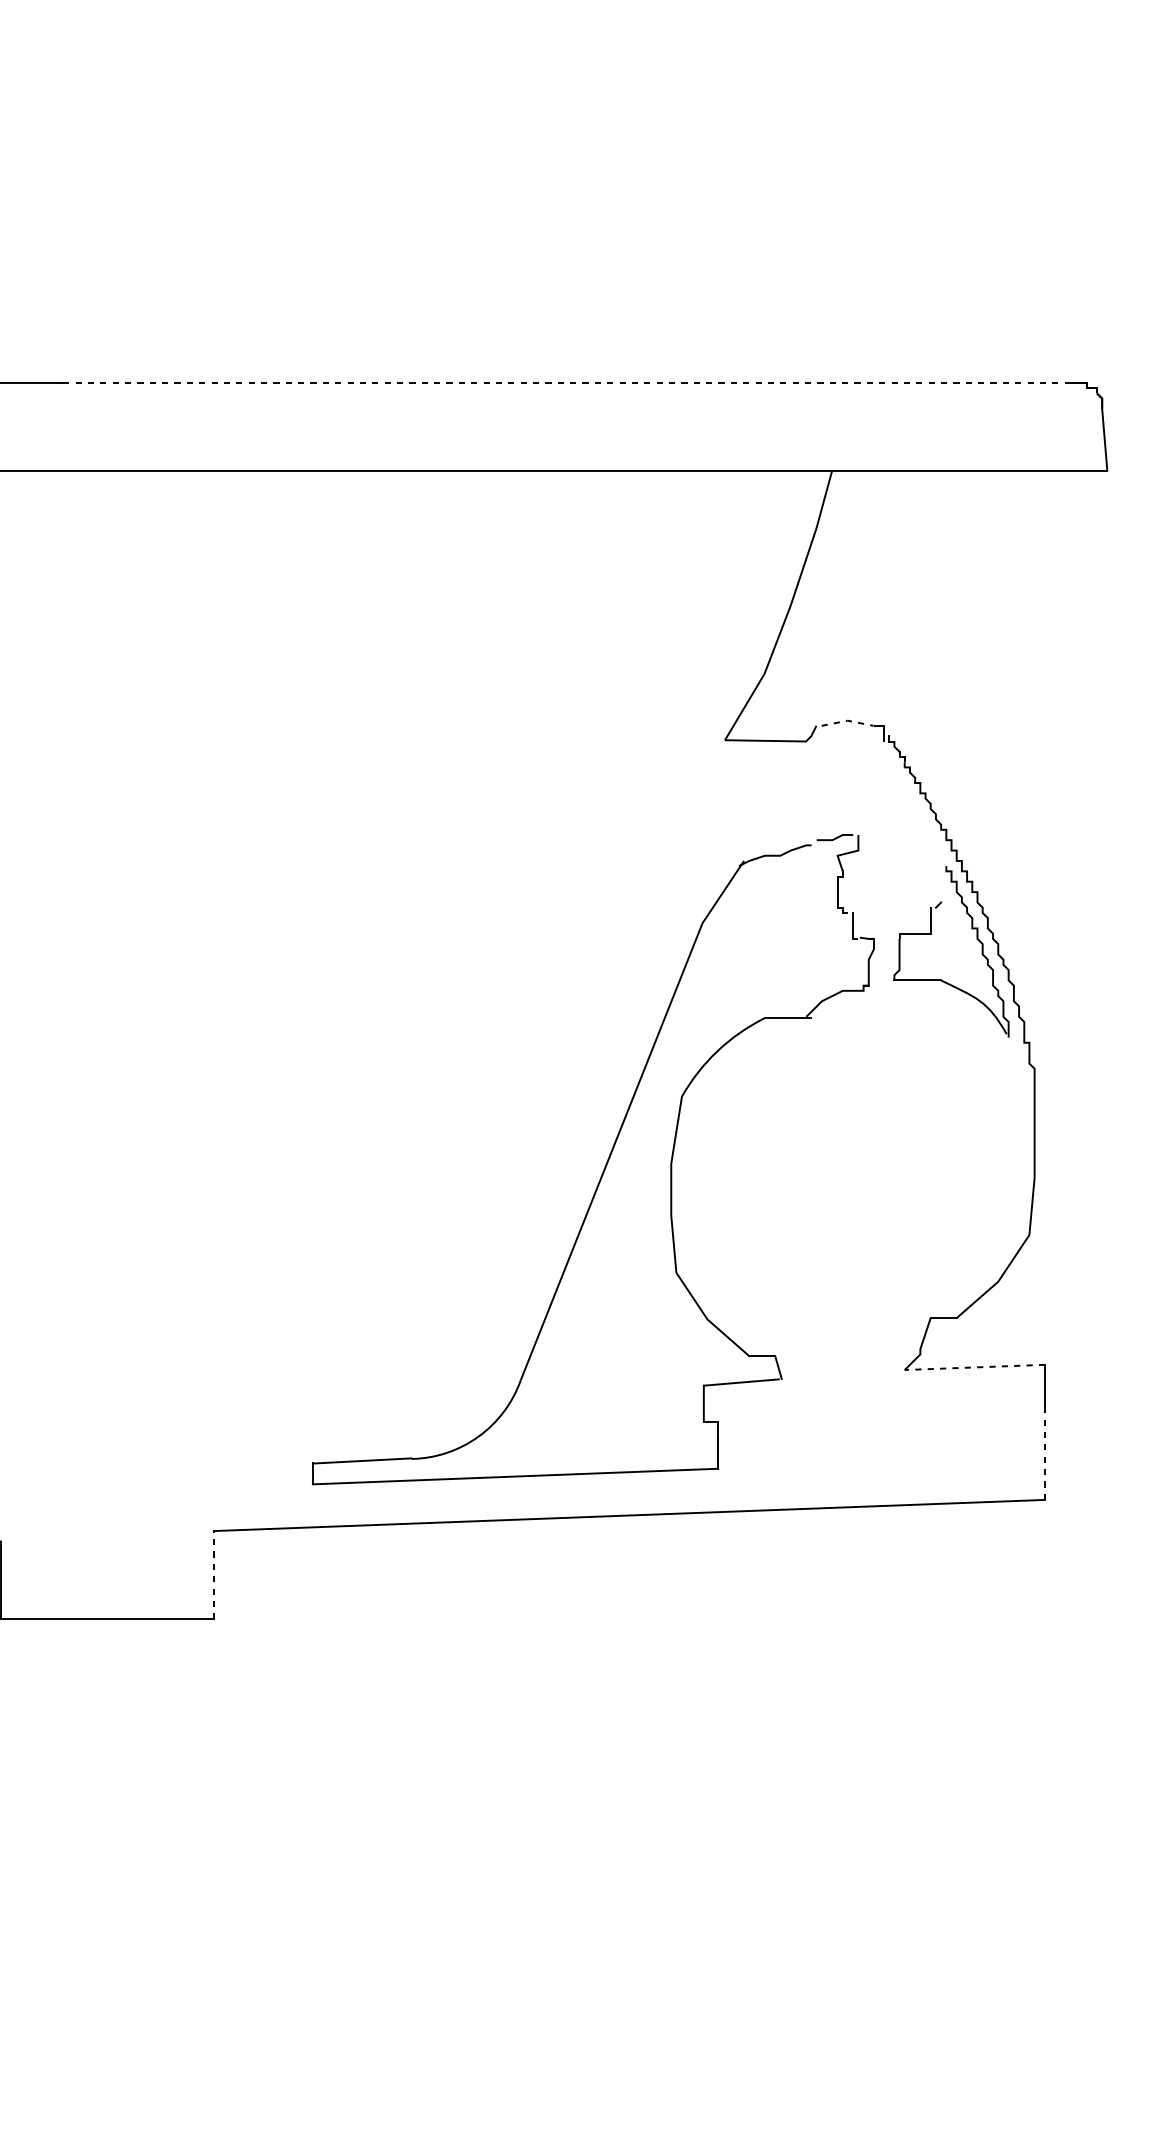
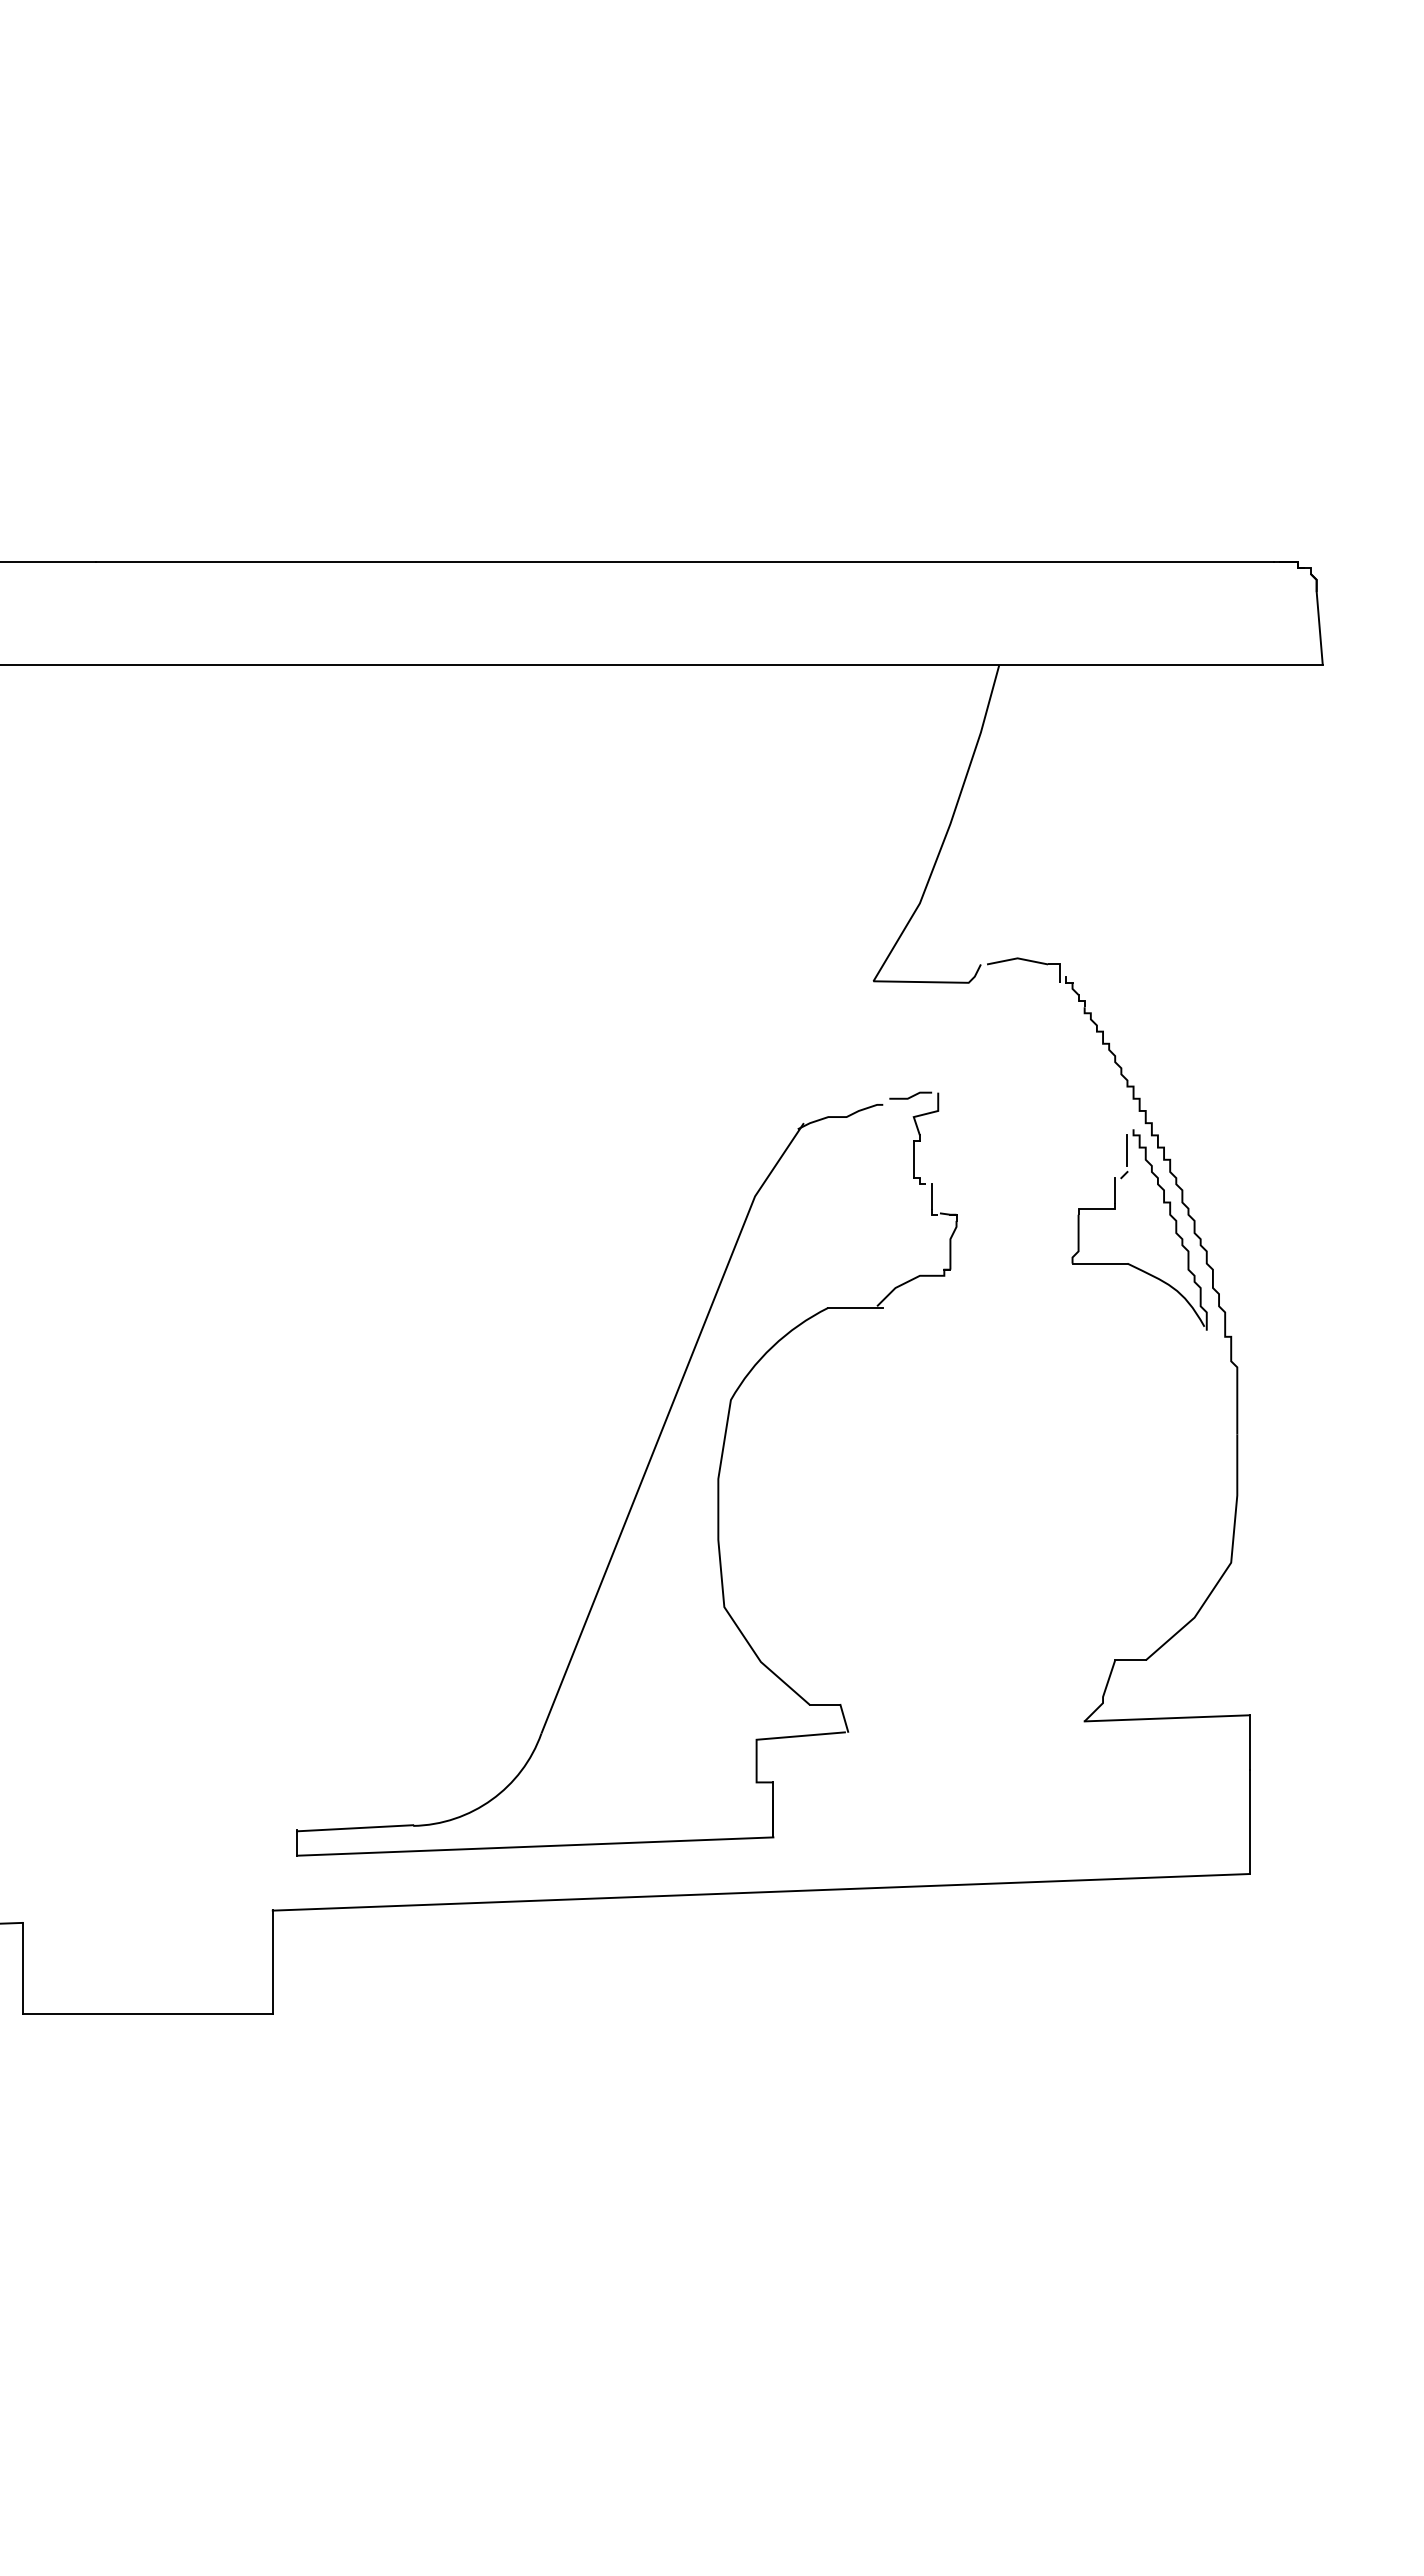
line: (565, 382) -> (685, 561), dashed -> solid
line: (847, 720) -> (1017, 958), dashed -> solid
line: (941, 884) -> (1127, 1150), added
part: (605, 1163) -> (641, 1478), moved
line: (975, 1367) -> (1167, 1718), dashed -> solid
line: (1044, 1456) -> (1249, 1822), dashed -> solid
line: (213, 1574) -> (272, 1961), dashed -> solid

